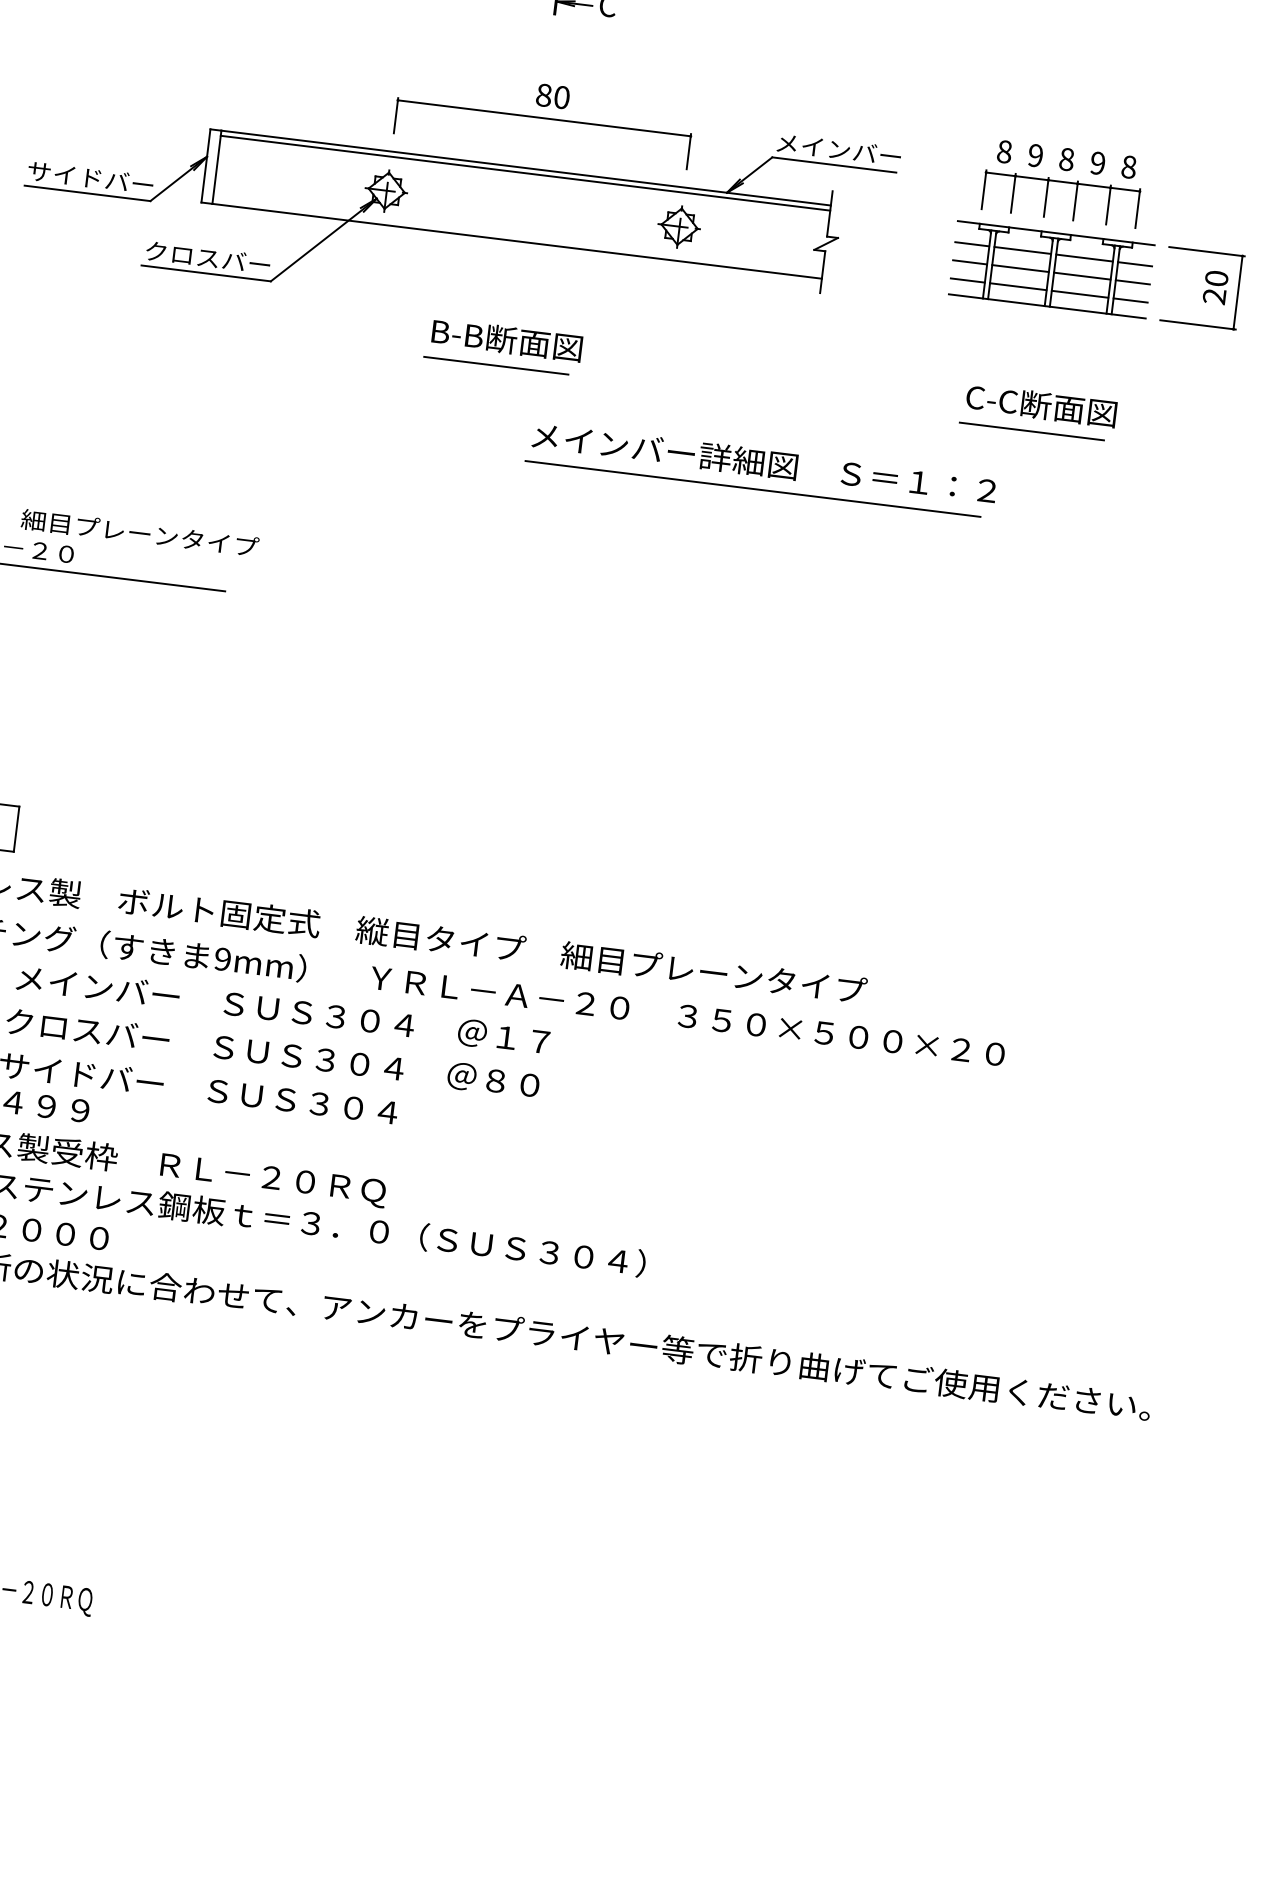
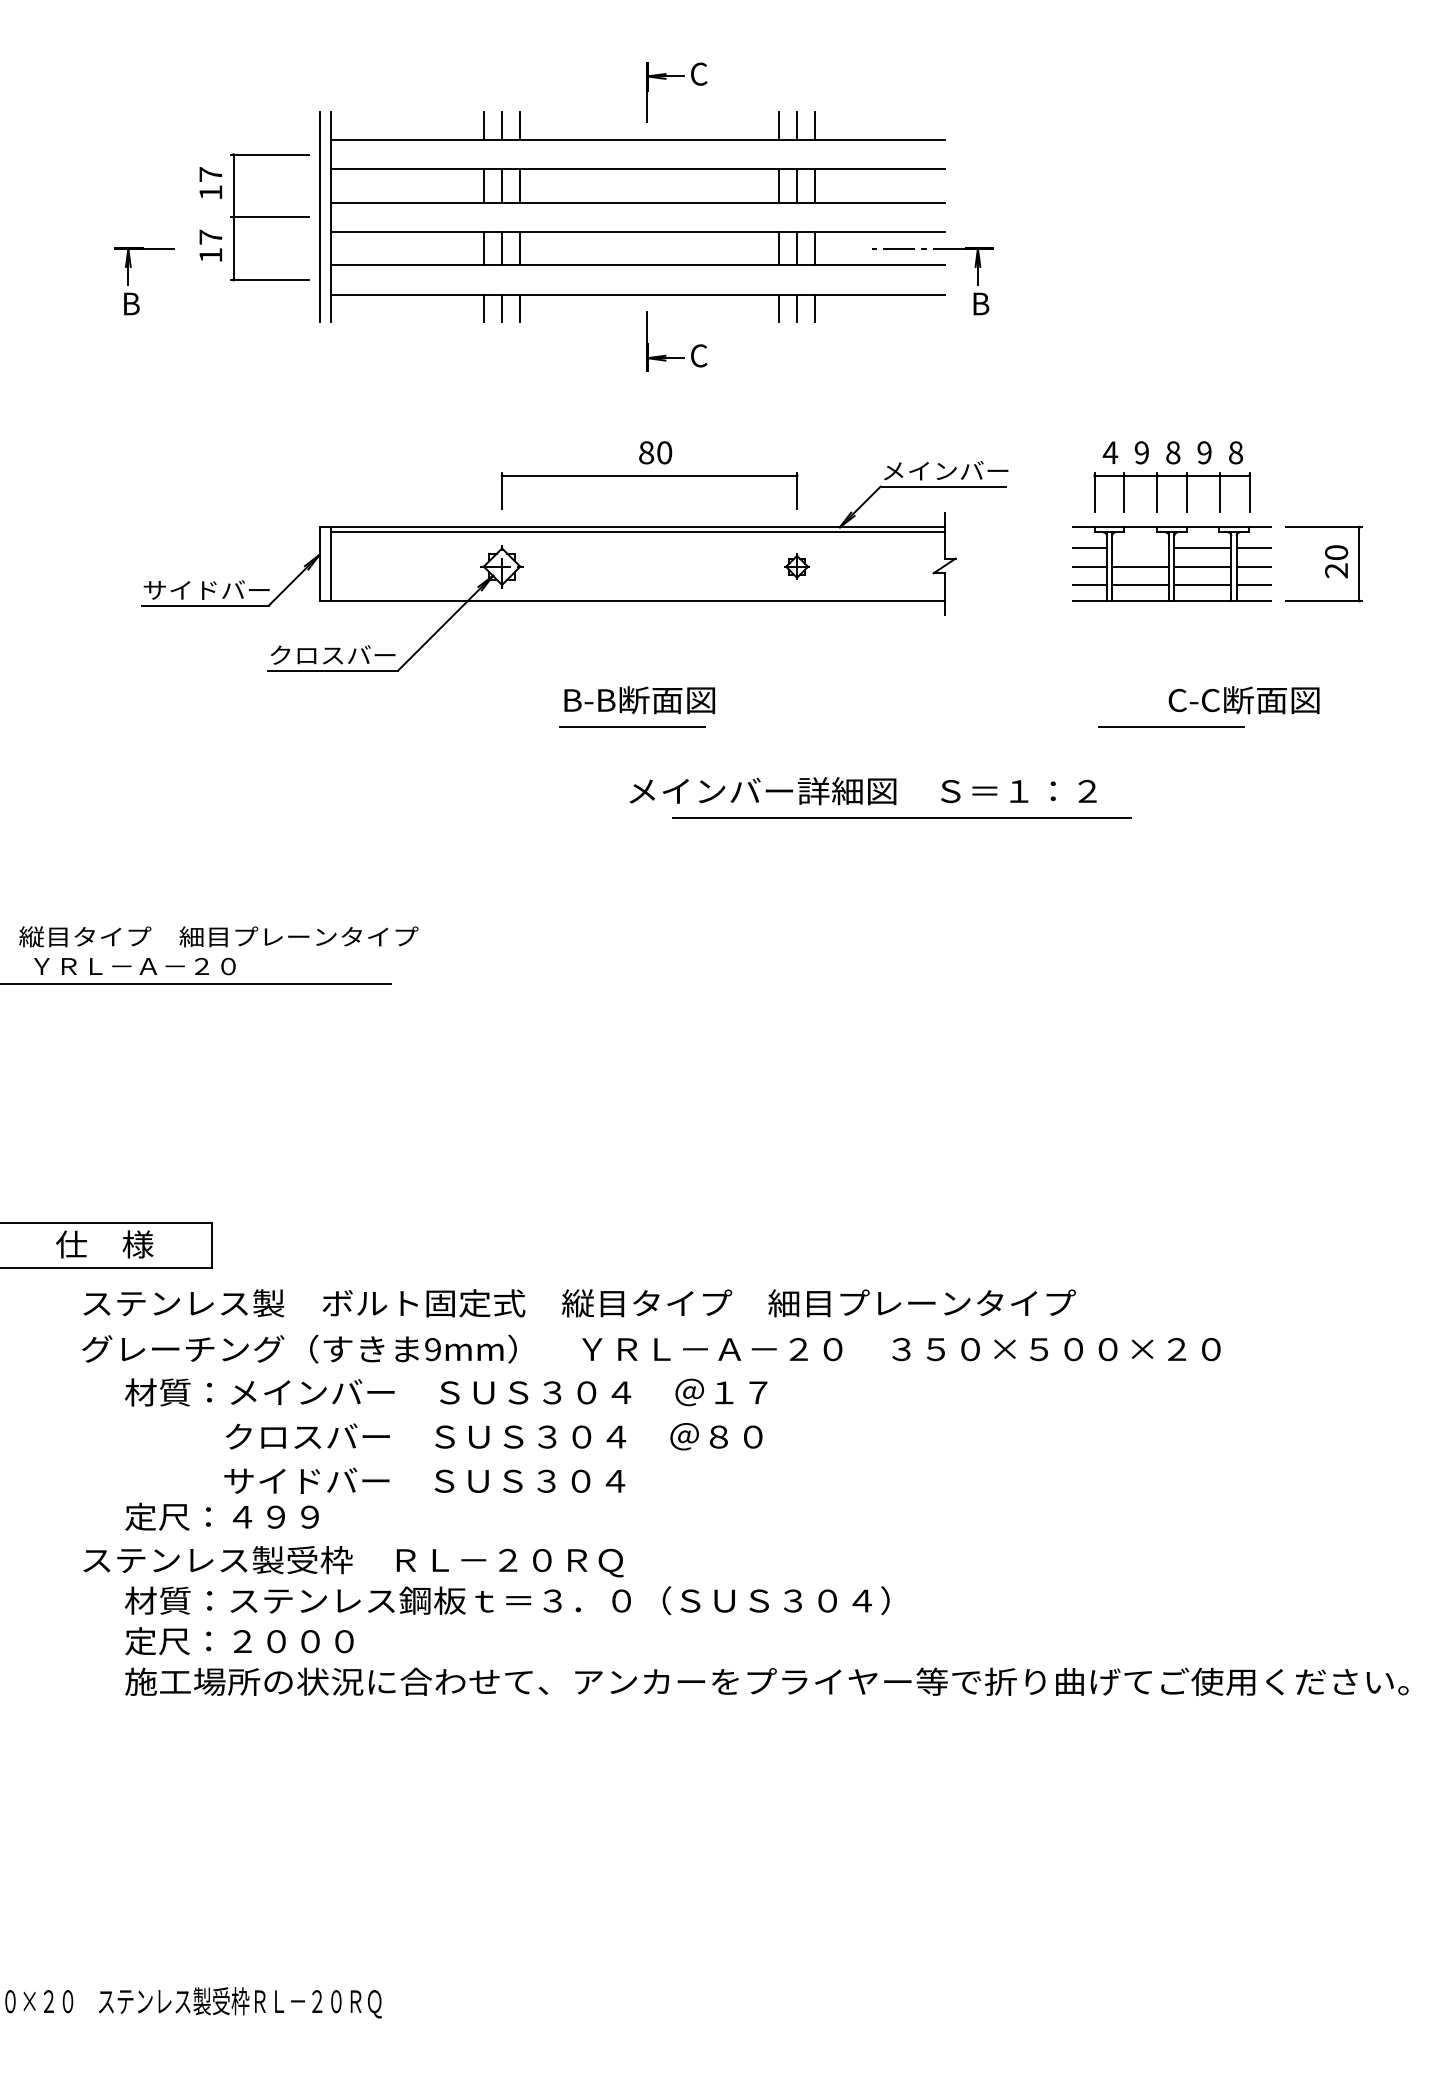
text: (1004, 151) -> (1110, 452), 8 -> 4
part: (679, 226) -> (796, 566), size x0.6
line: (1022, 250) -> (1140, 548), removed
text: (1040, 405) -> (1243, 700), moved
text: (763, 463) -> (862, 791), moved

